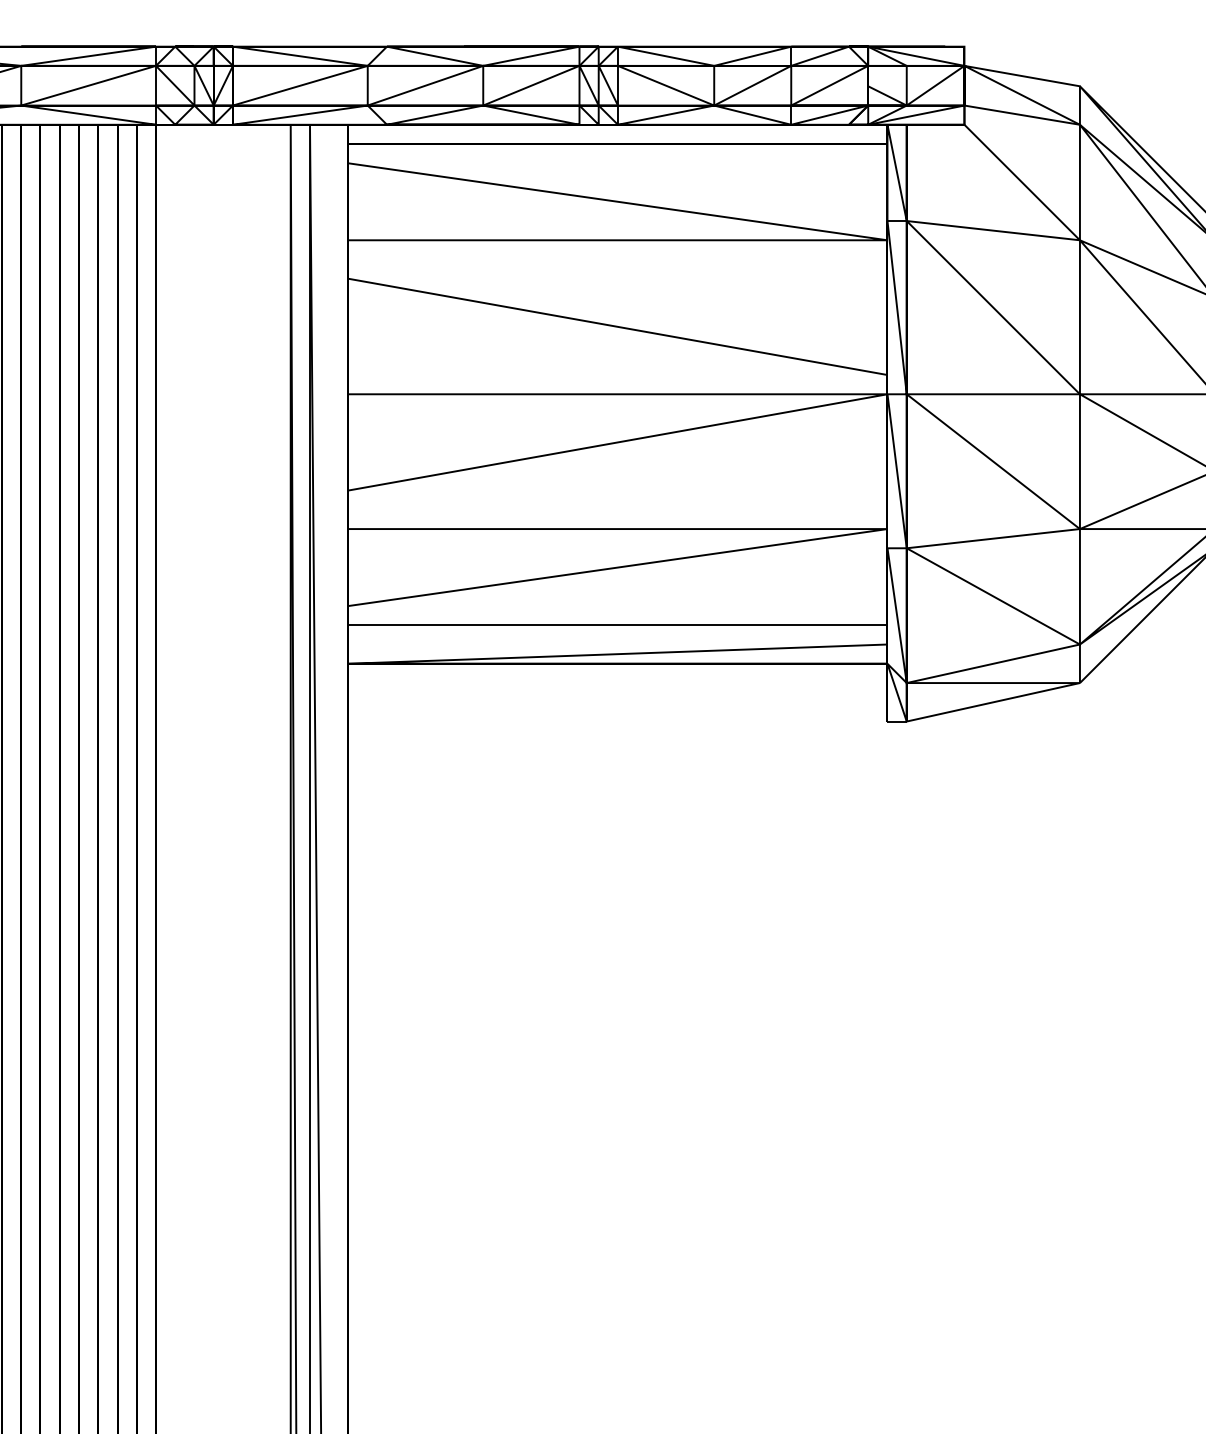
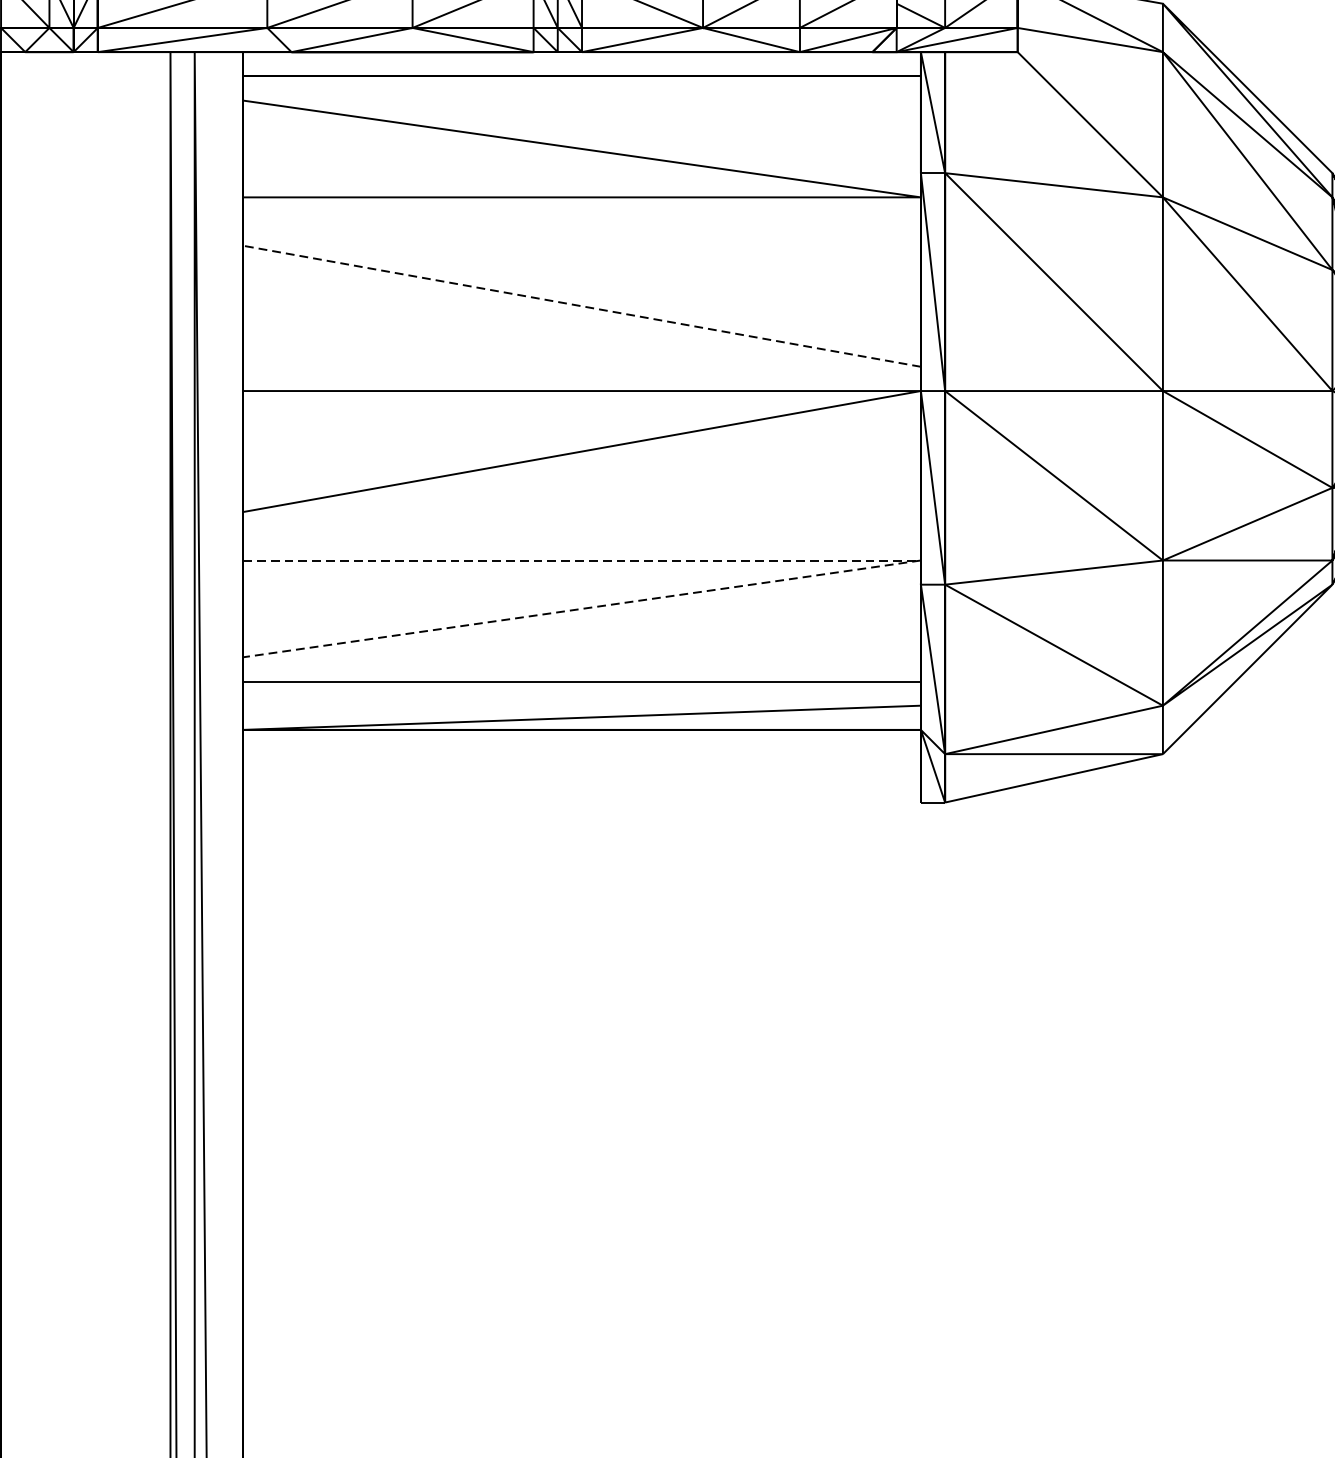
line: (617, 326) -> (581, 305), solid -> dashed
line: (885, 529) -> (918, 561), solid -> dashed

